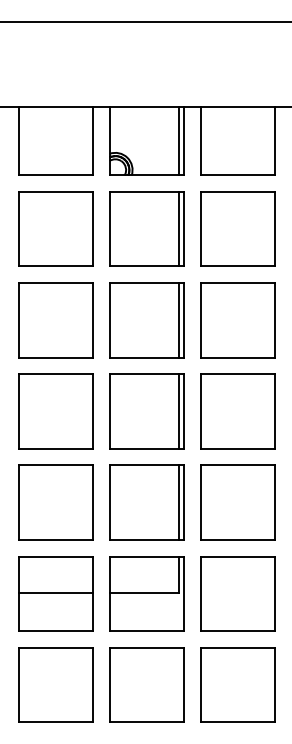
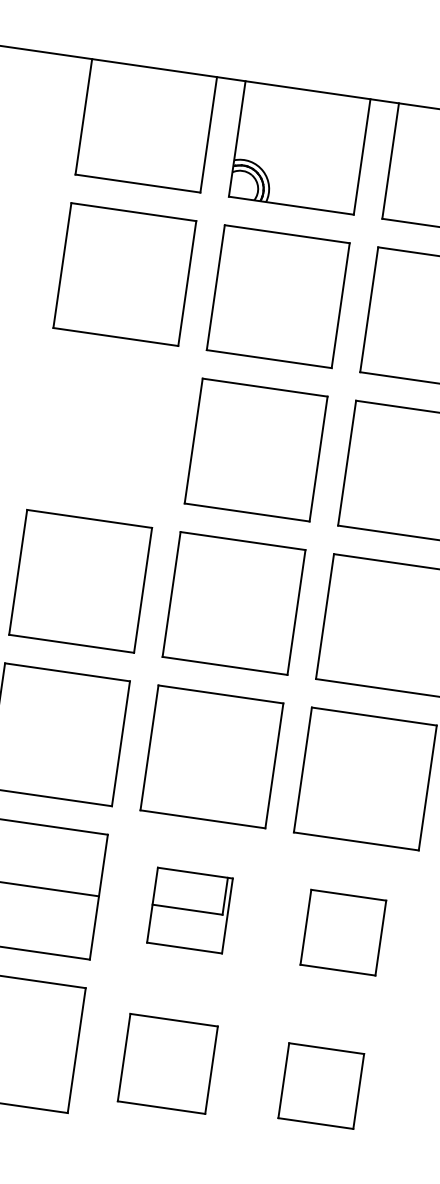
line: (178, 140) -> (353, 154), removed
line: (178, 229) -> (331, 304), removed
part: (55, 320) -> (102, 427), removed
line: (178, 320) -> (309, 457), removed
line: (178, 411) -> (287, 611), removed
line: (178, 502) -> (265, 764), removed
part: (146, 593) -> (189, 910), size x0.6
part: (237, 593) -> (342, 932), size x0.6
part: (146, 684) -> (167, 1063), size x0.7
part: (237, 684) -> (320, 1085), size x0.6

